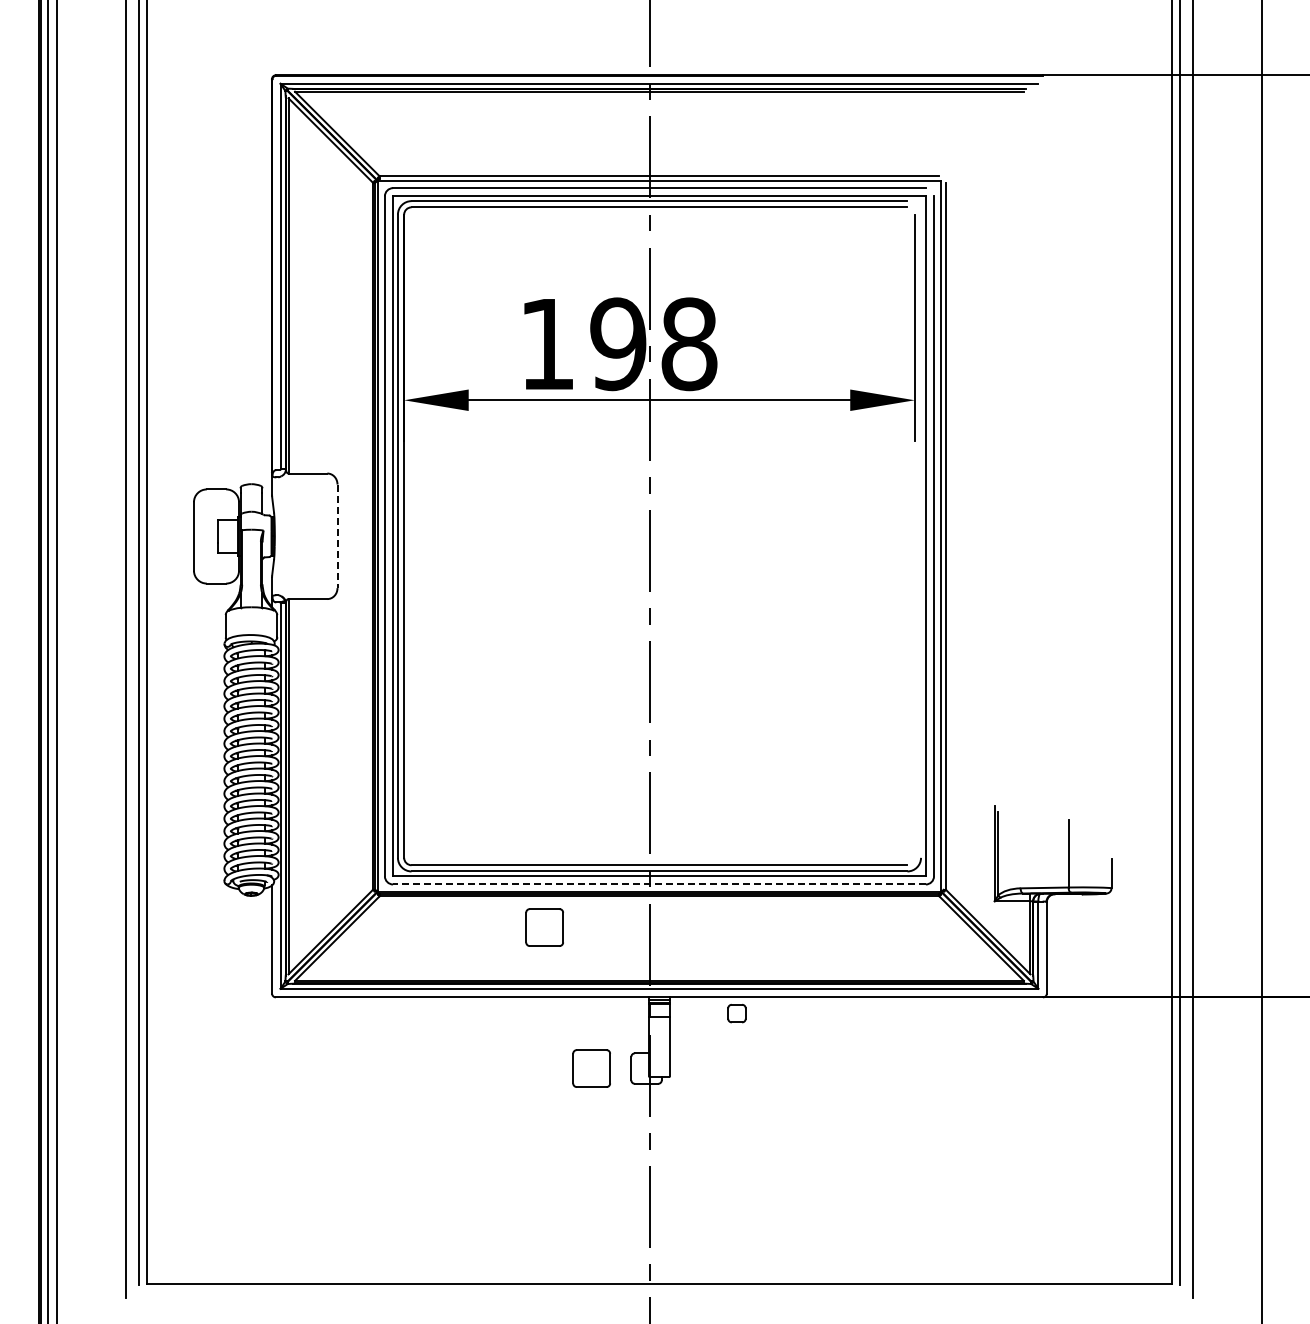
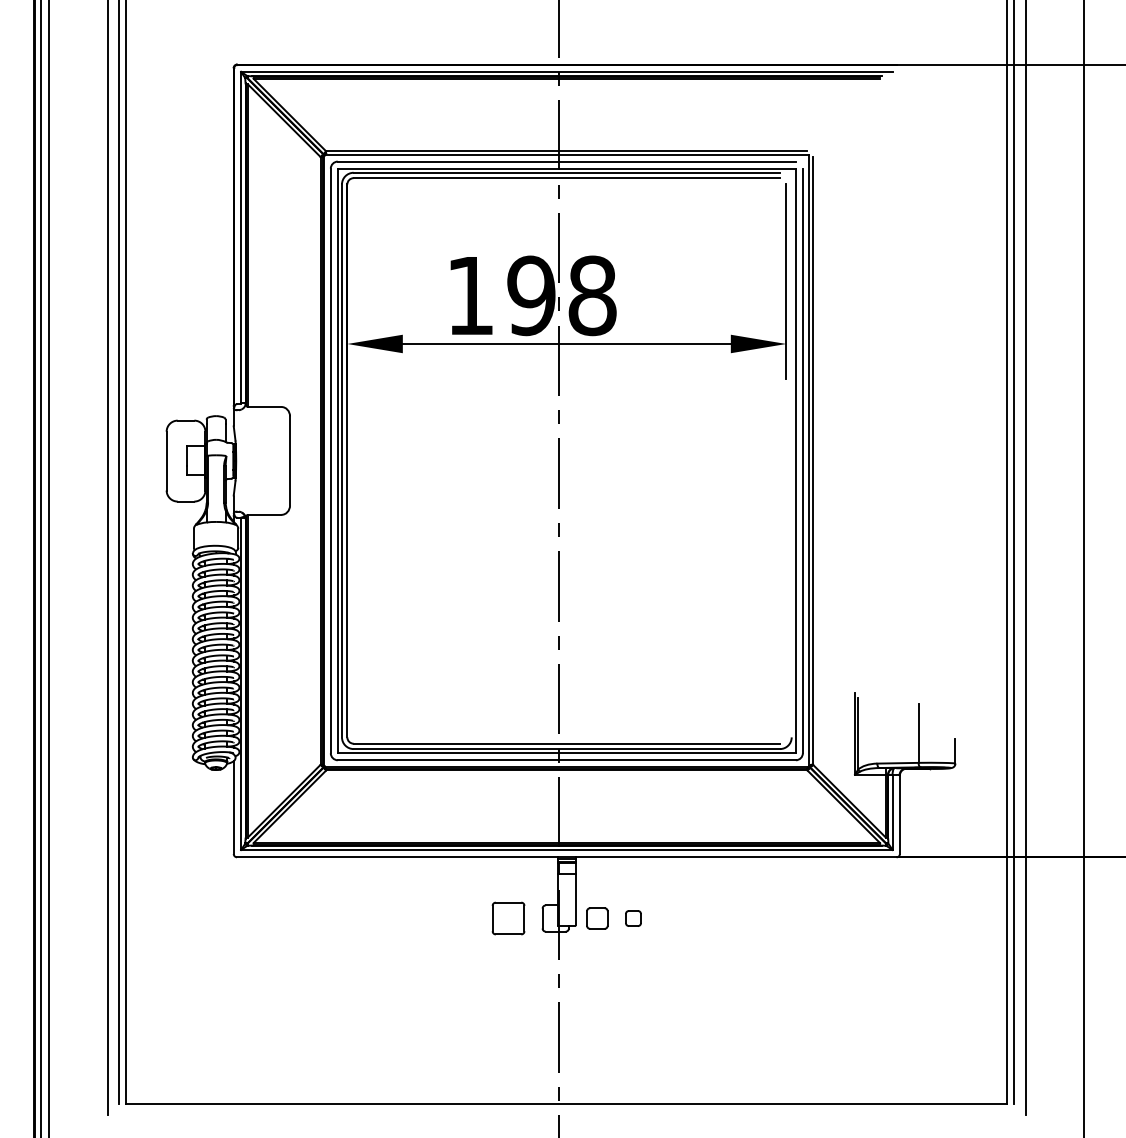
line: (337, 536) -> (290, 461), dashed -> solid
line: (658, 884) -> (566, 760), dashed -> solid
part: (544, 927) -> (468, 797), removed
part: (736, 1013) -> (633, 918), moved
part: (694, 1068) -> (596, 918), added

